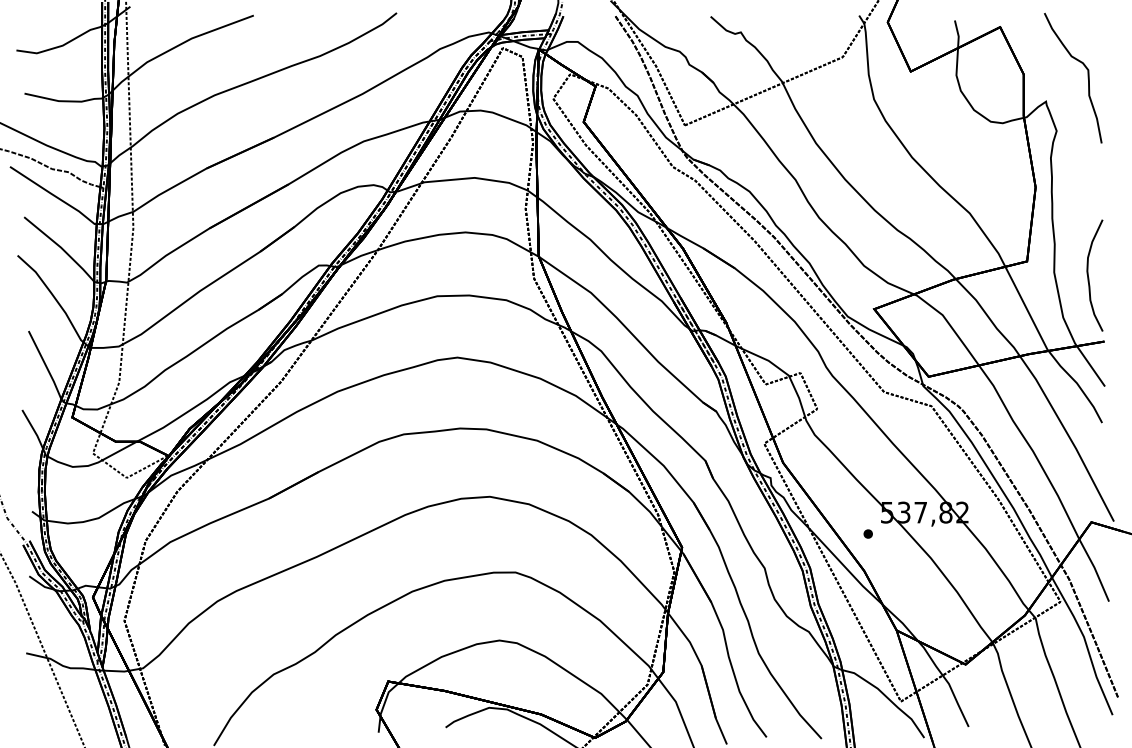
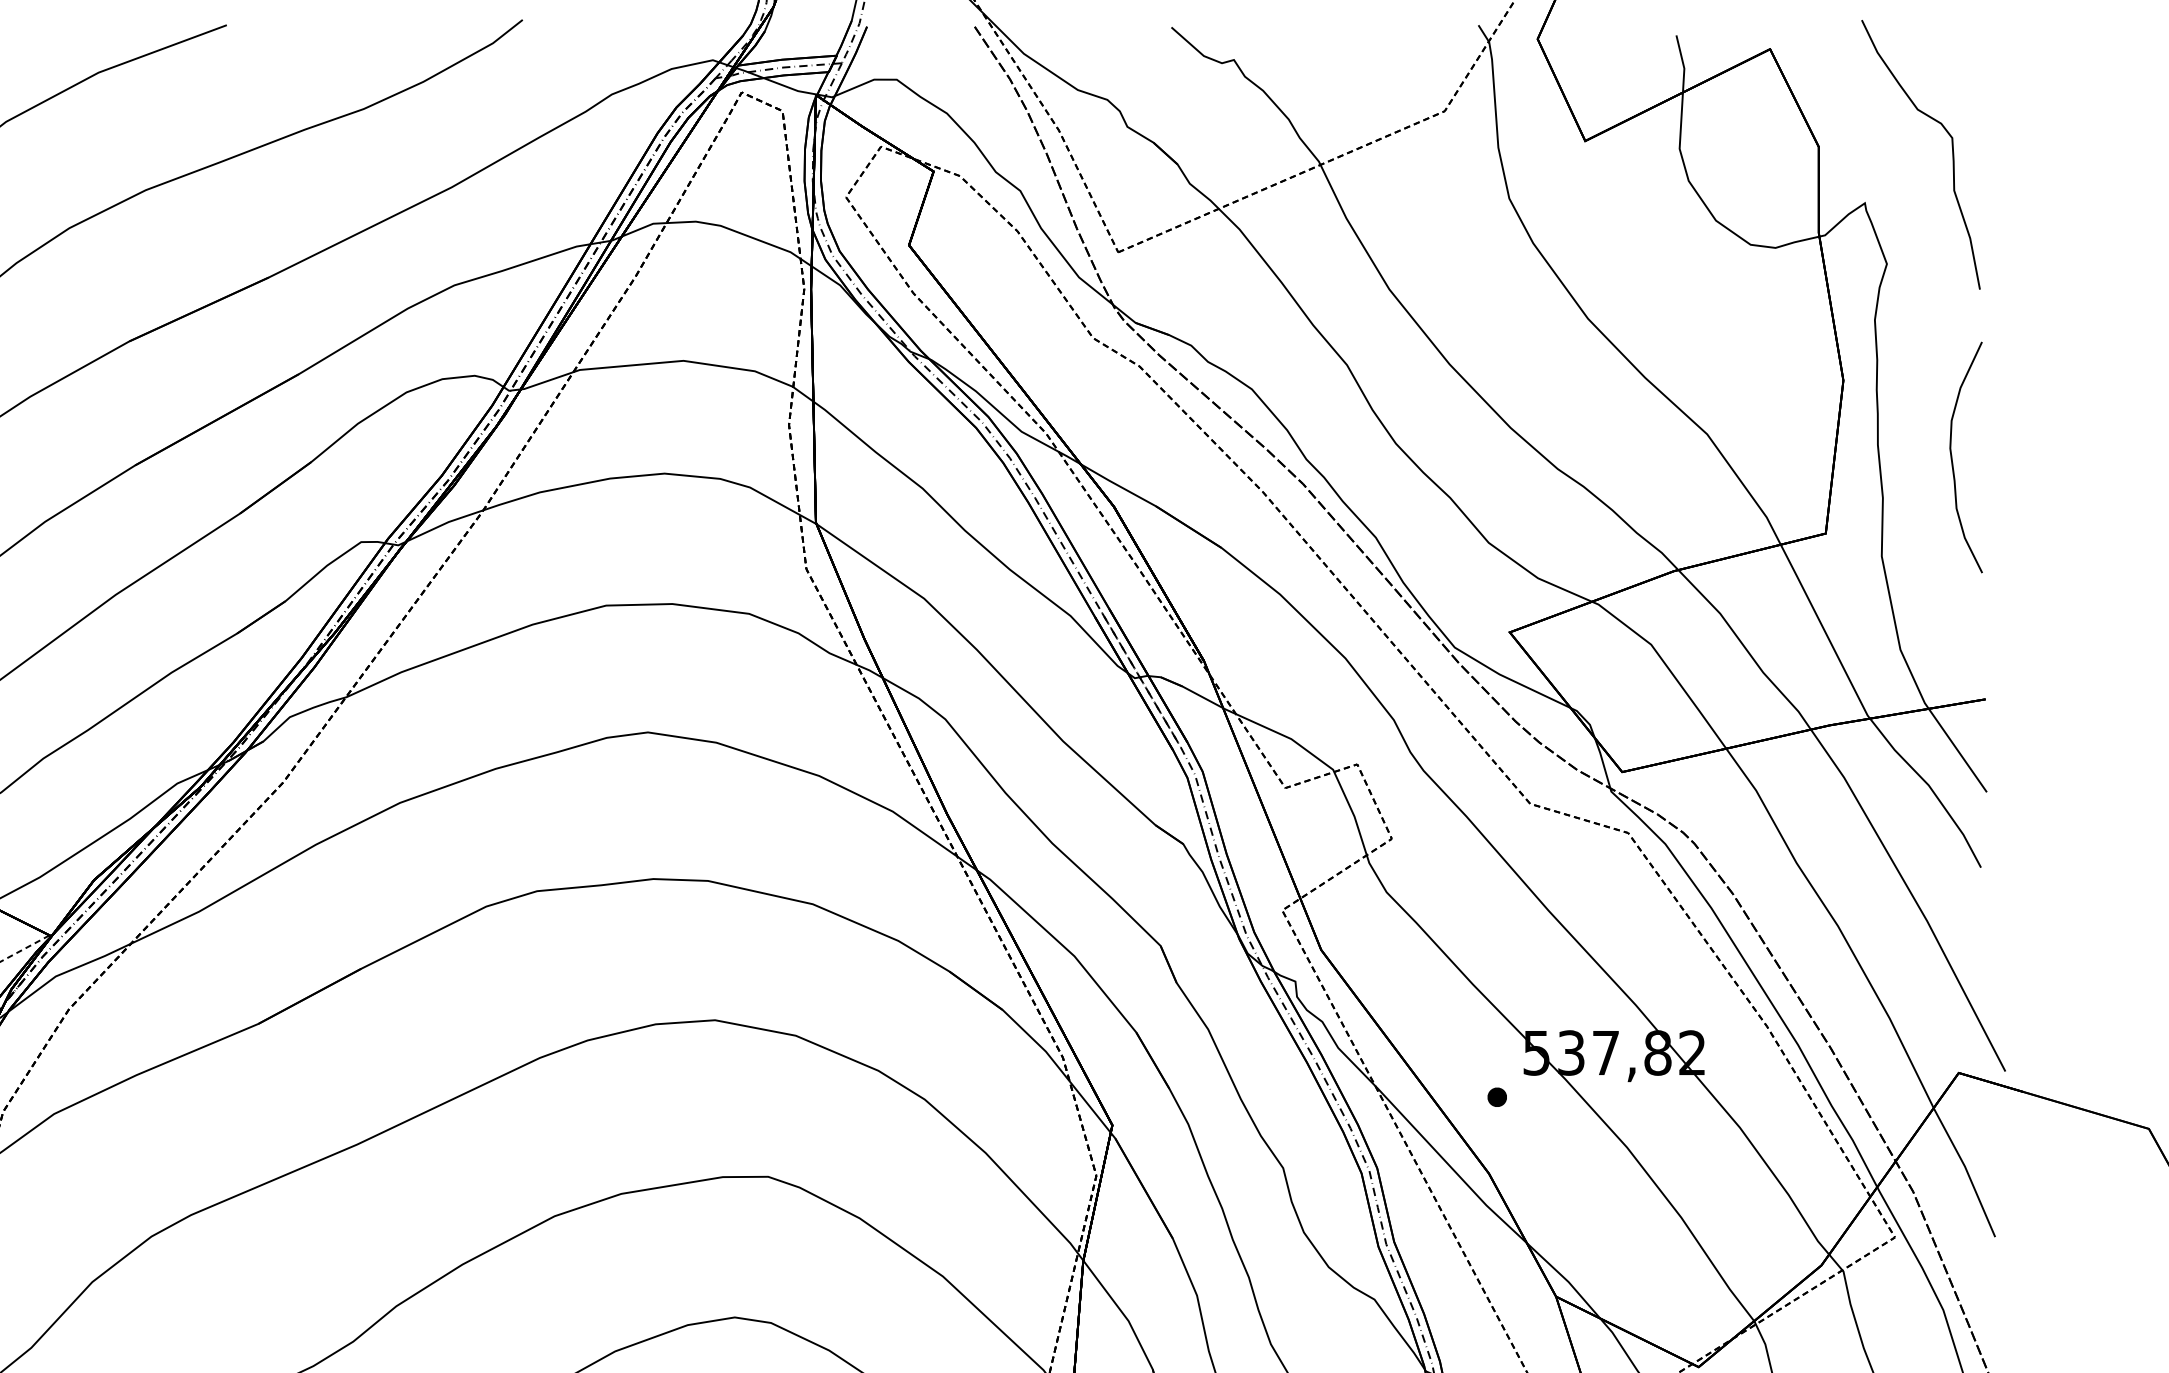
curve: (1089, 277) -> (1954, 461), moved

